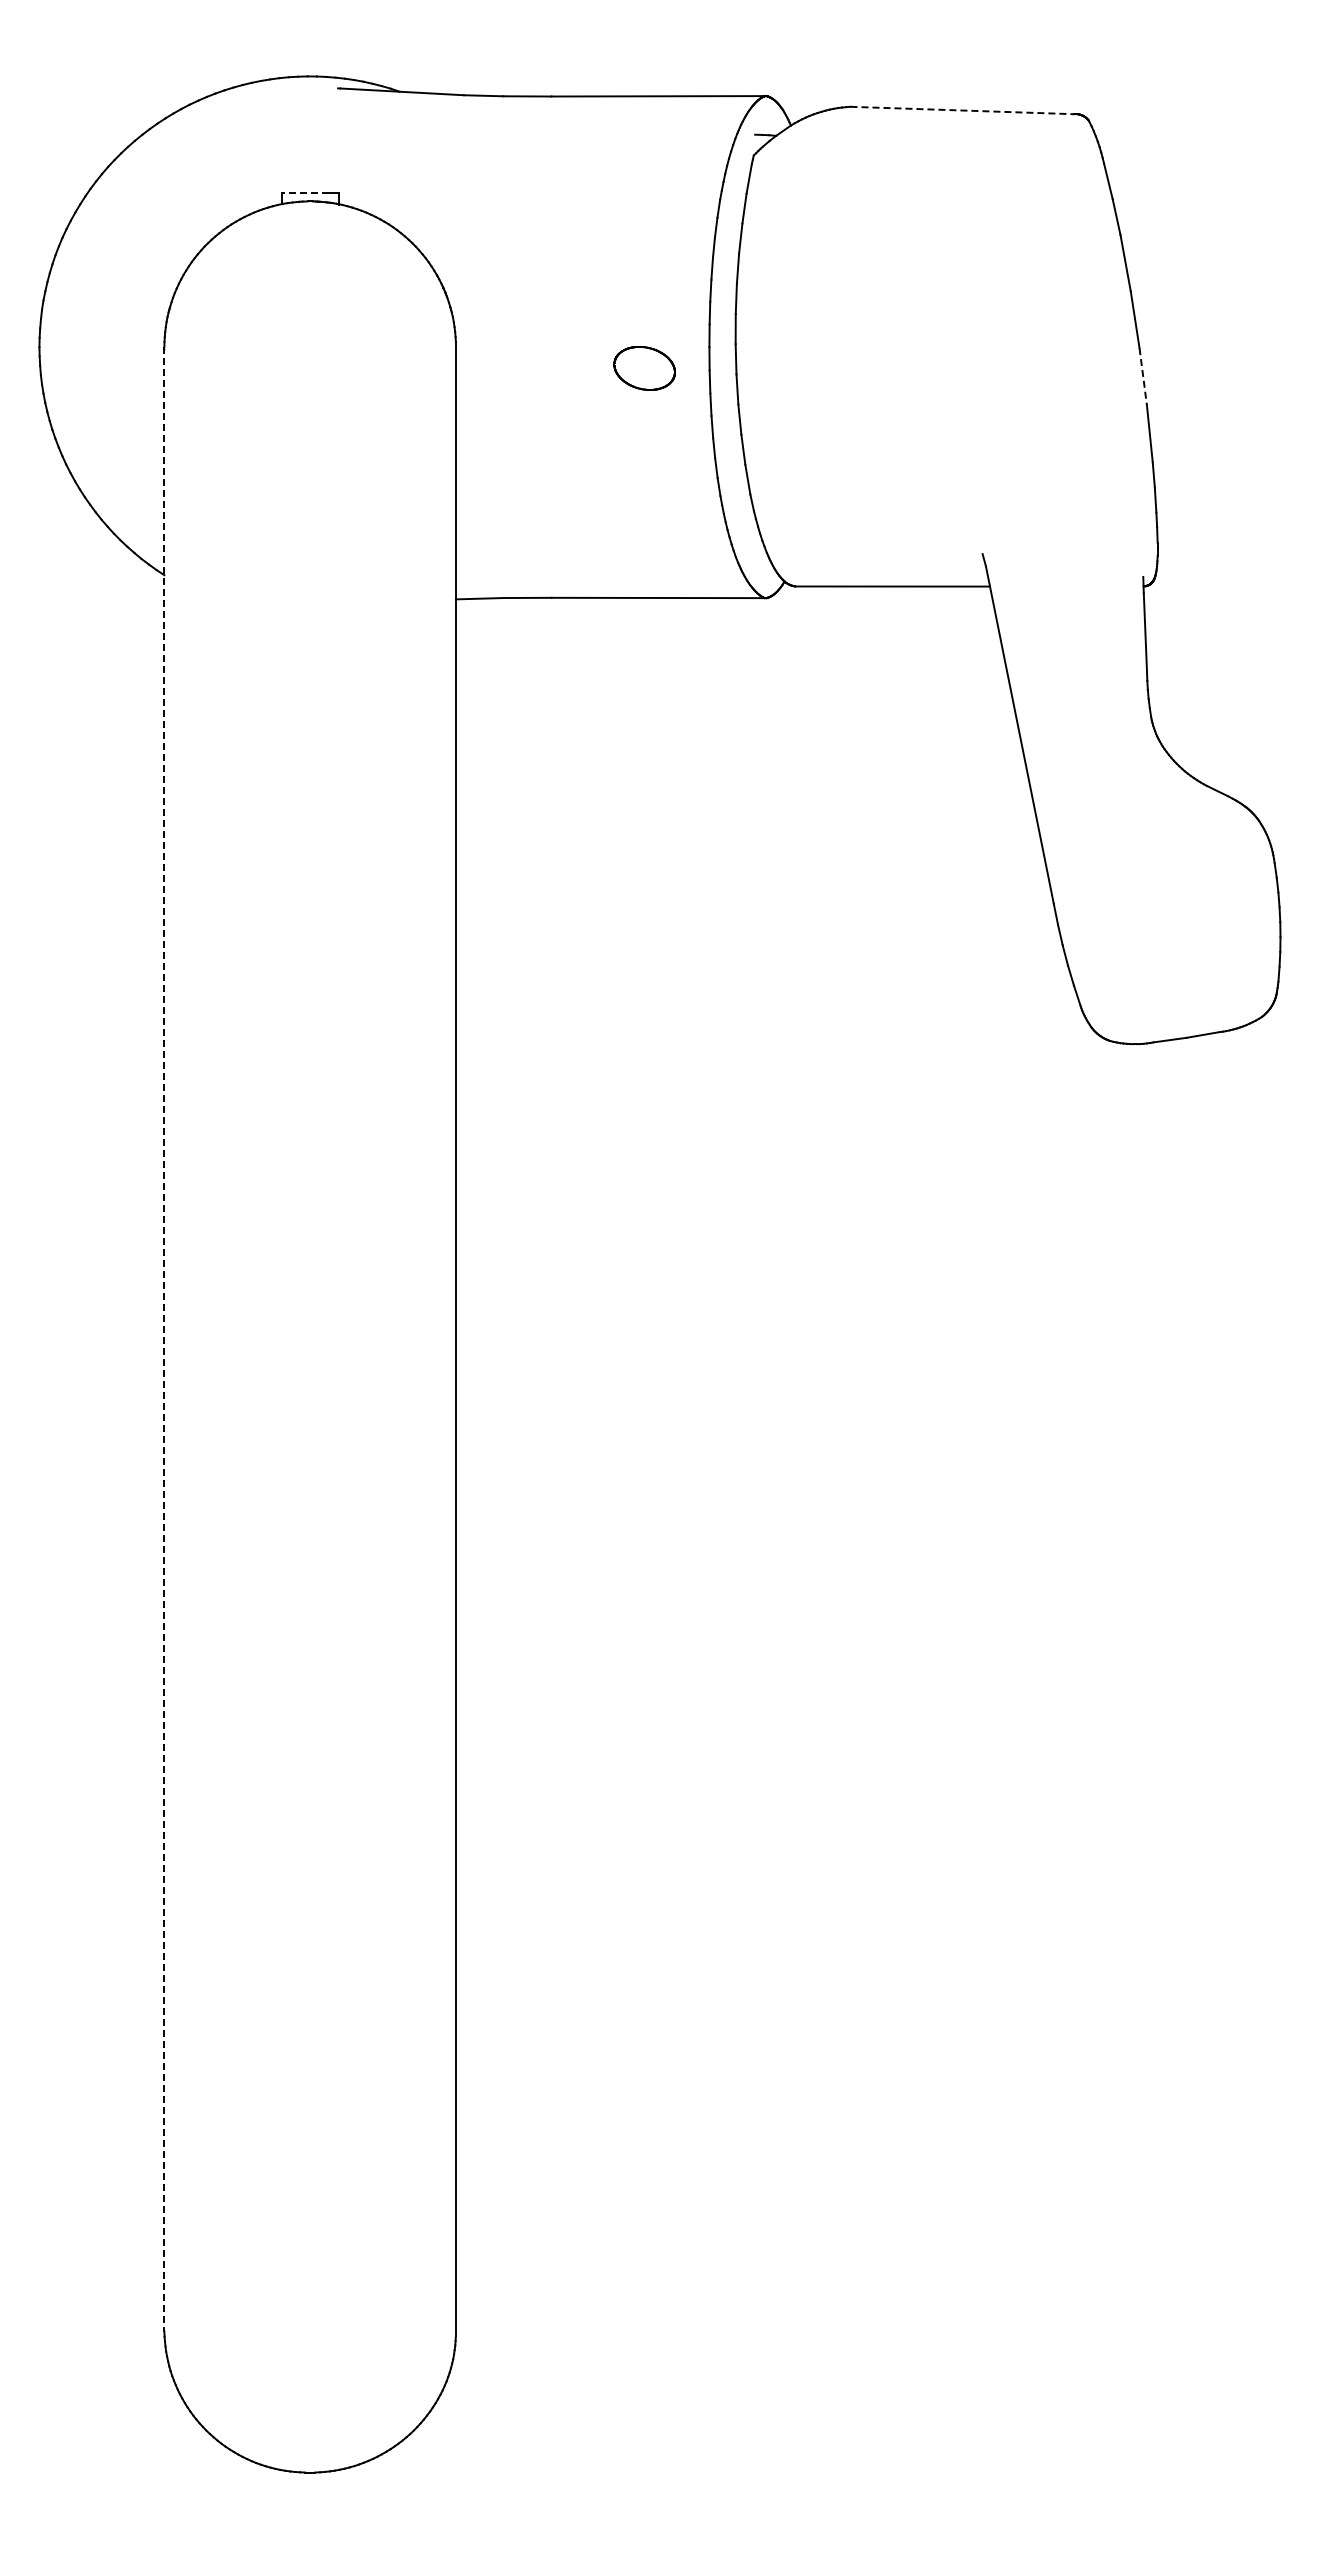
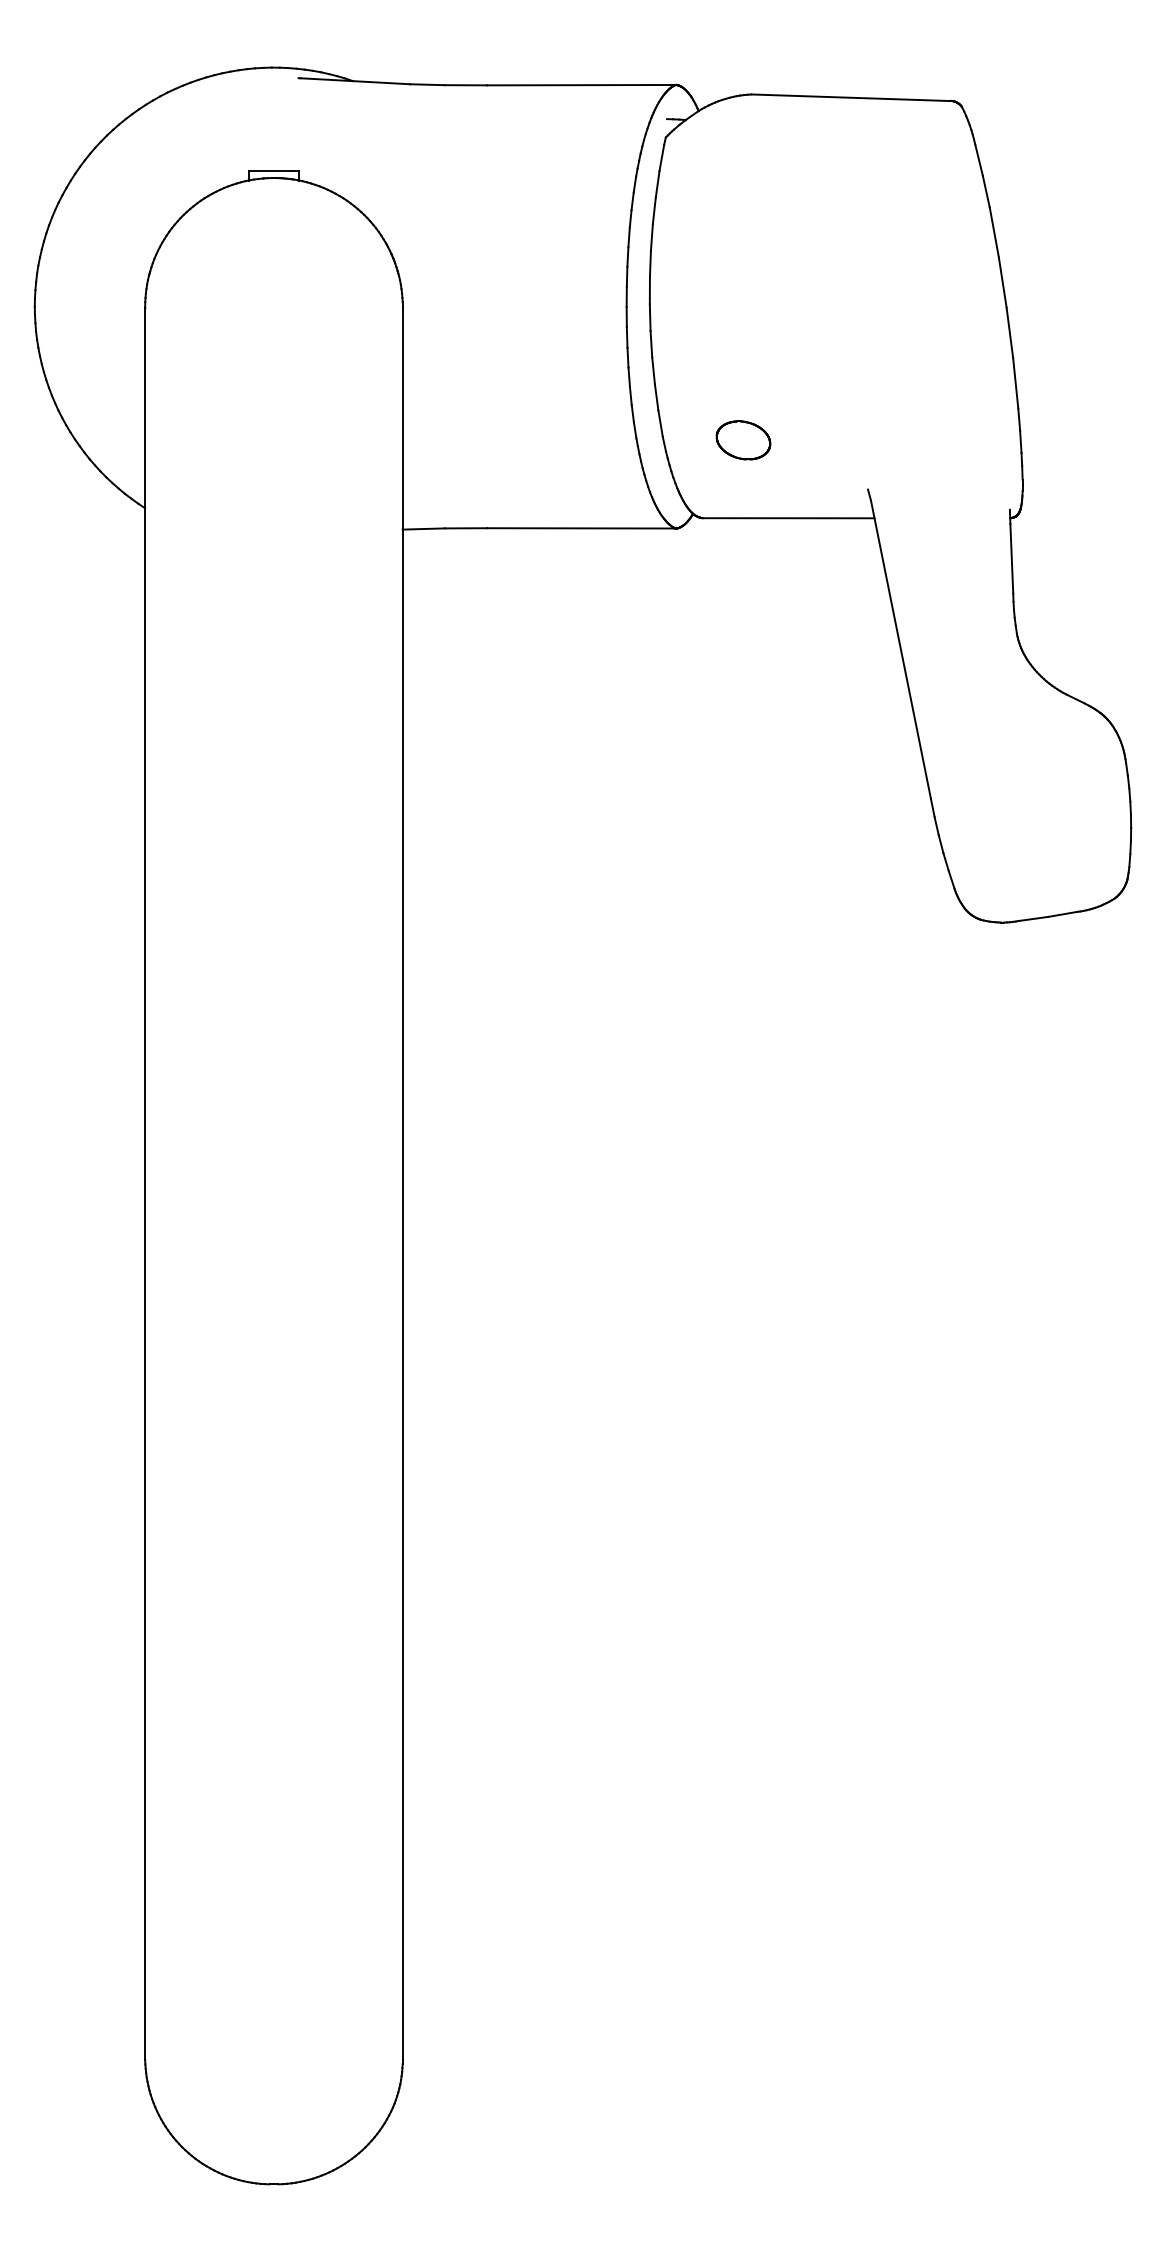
line: (962, 110) -> (850, 97), dashed -> solid
line: (305, 193) -> (269, 171), dashed -> solid
part: (644, 368) -> (743, 440), moved
line: (1143, 376) -> (1010, 332), dashed -> solid
line: (164, 1339) -> (145, 1183), dashed -> solid

